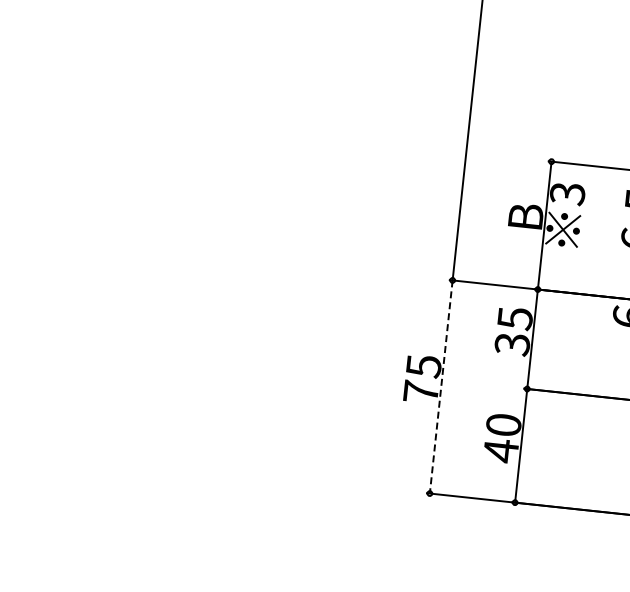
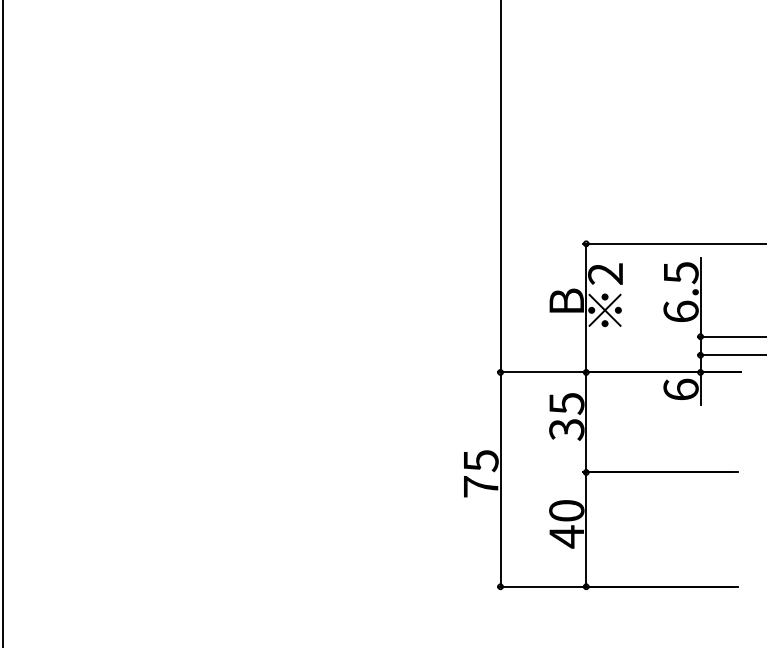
text: (567, 194) -> (605, 274), 3 -> 2
line: (441, 387) -> (500, 480), dashed -> solid

